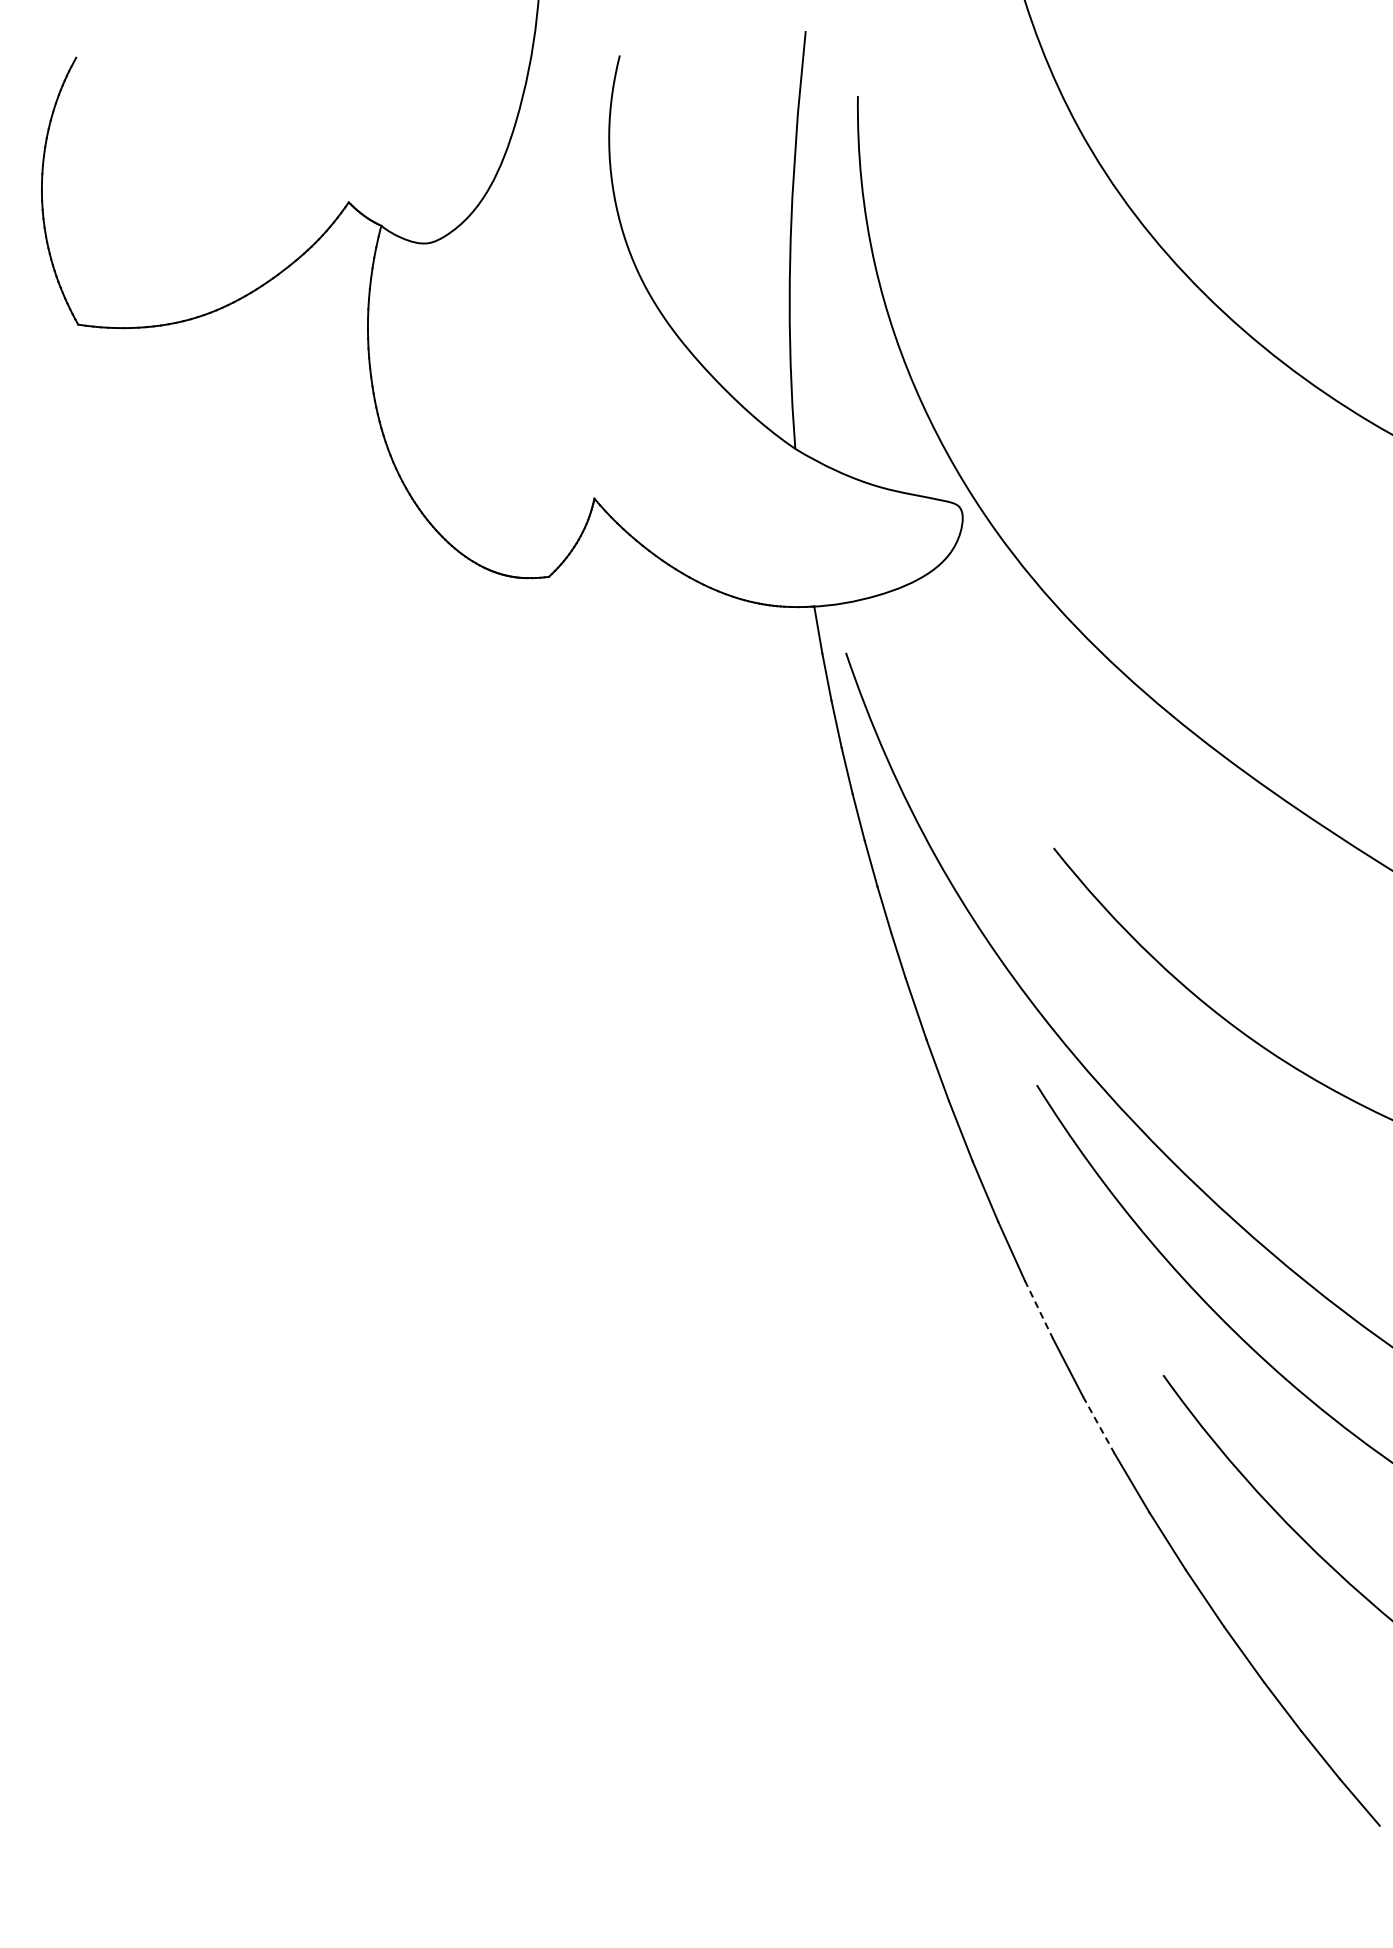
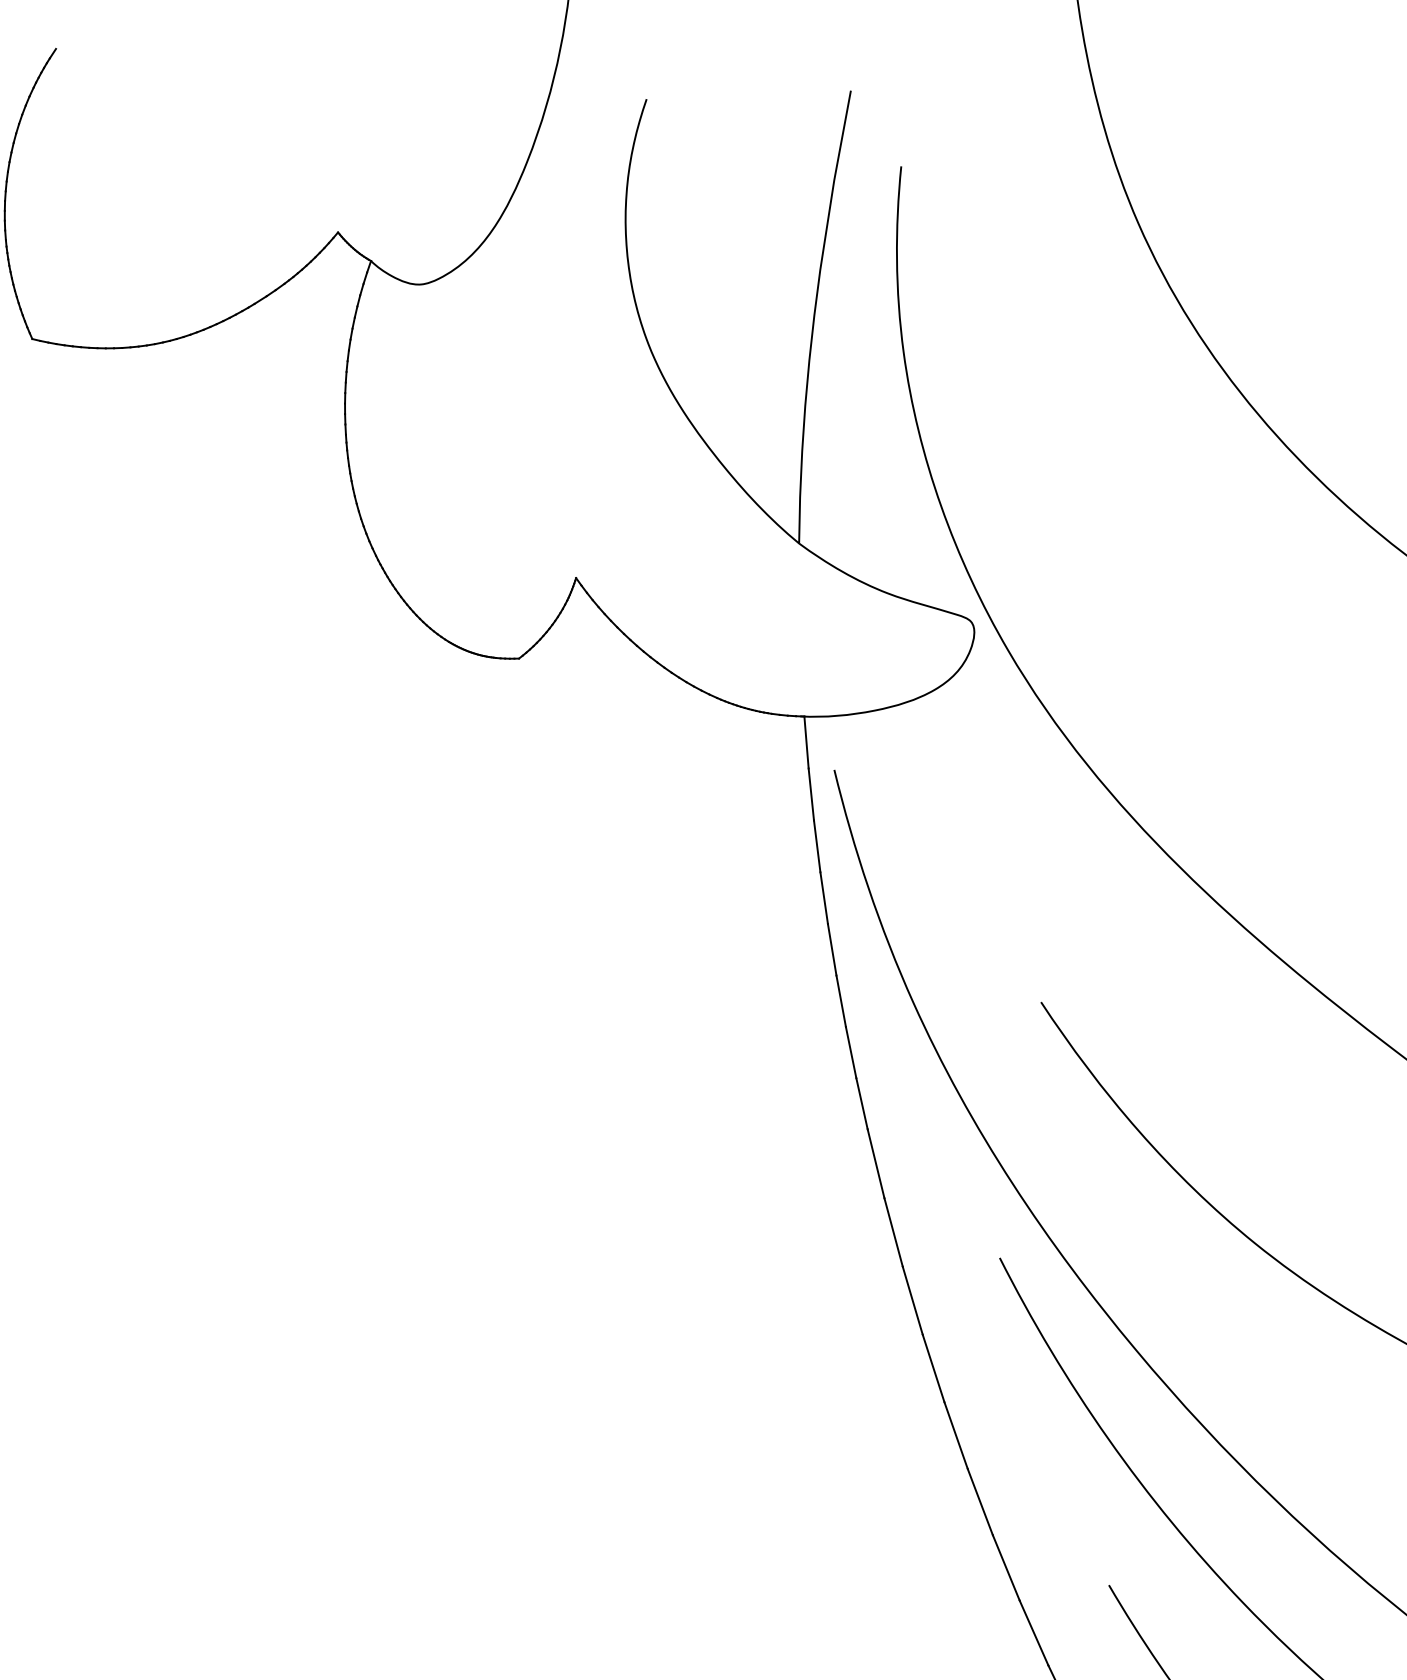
line: (1039, 1310) -> (980, 1502), dashed -> solid
line: (1098, 1425) -> (1033, 1633), dashed -> solid

